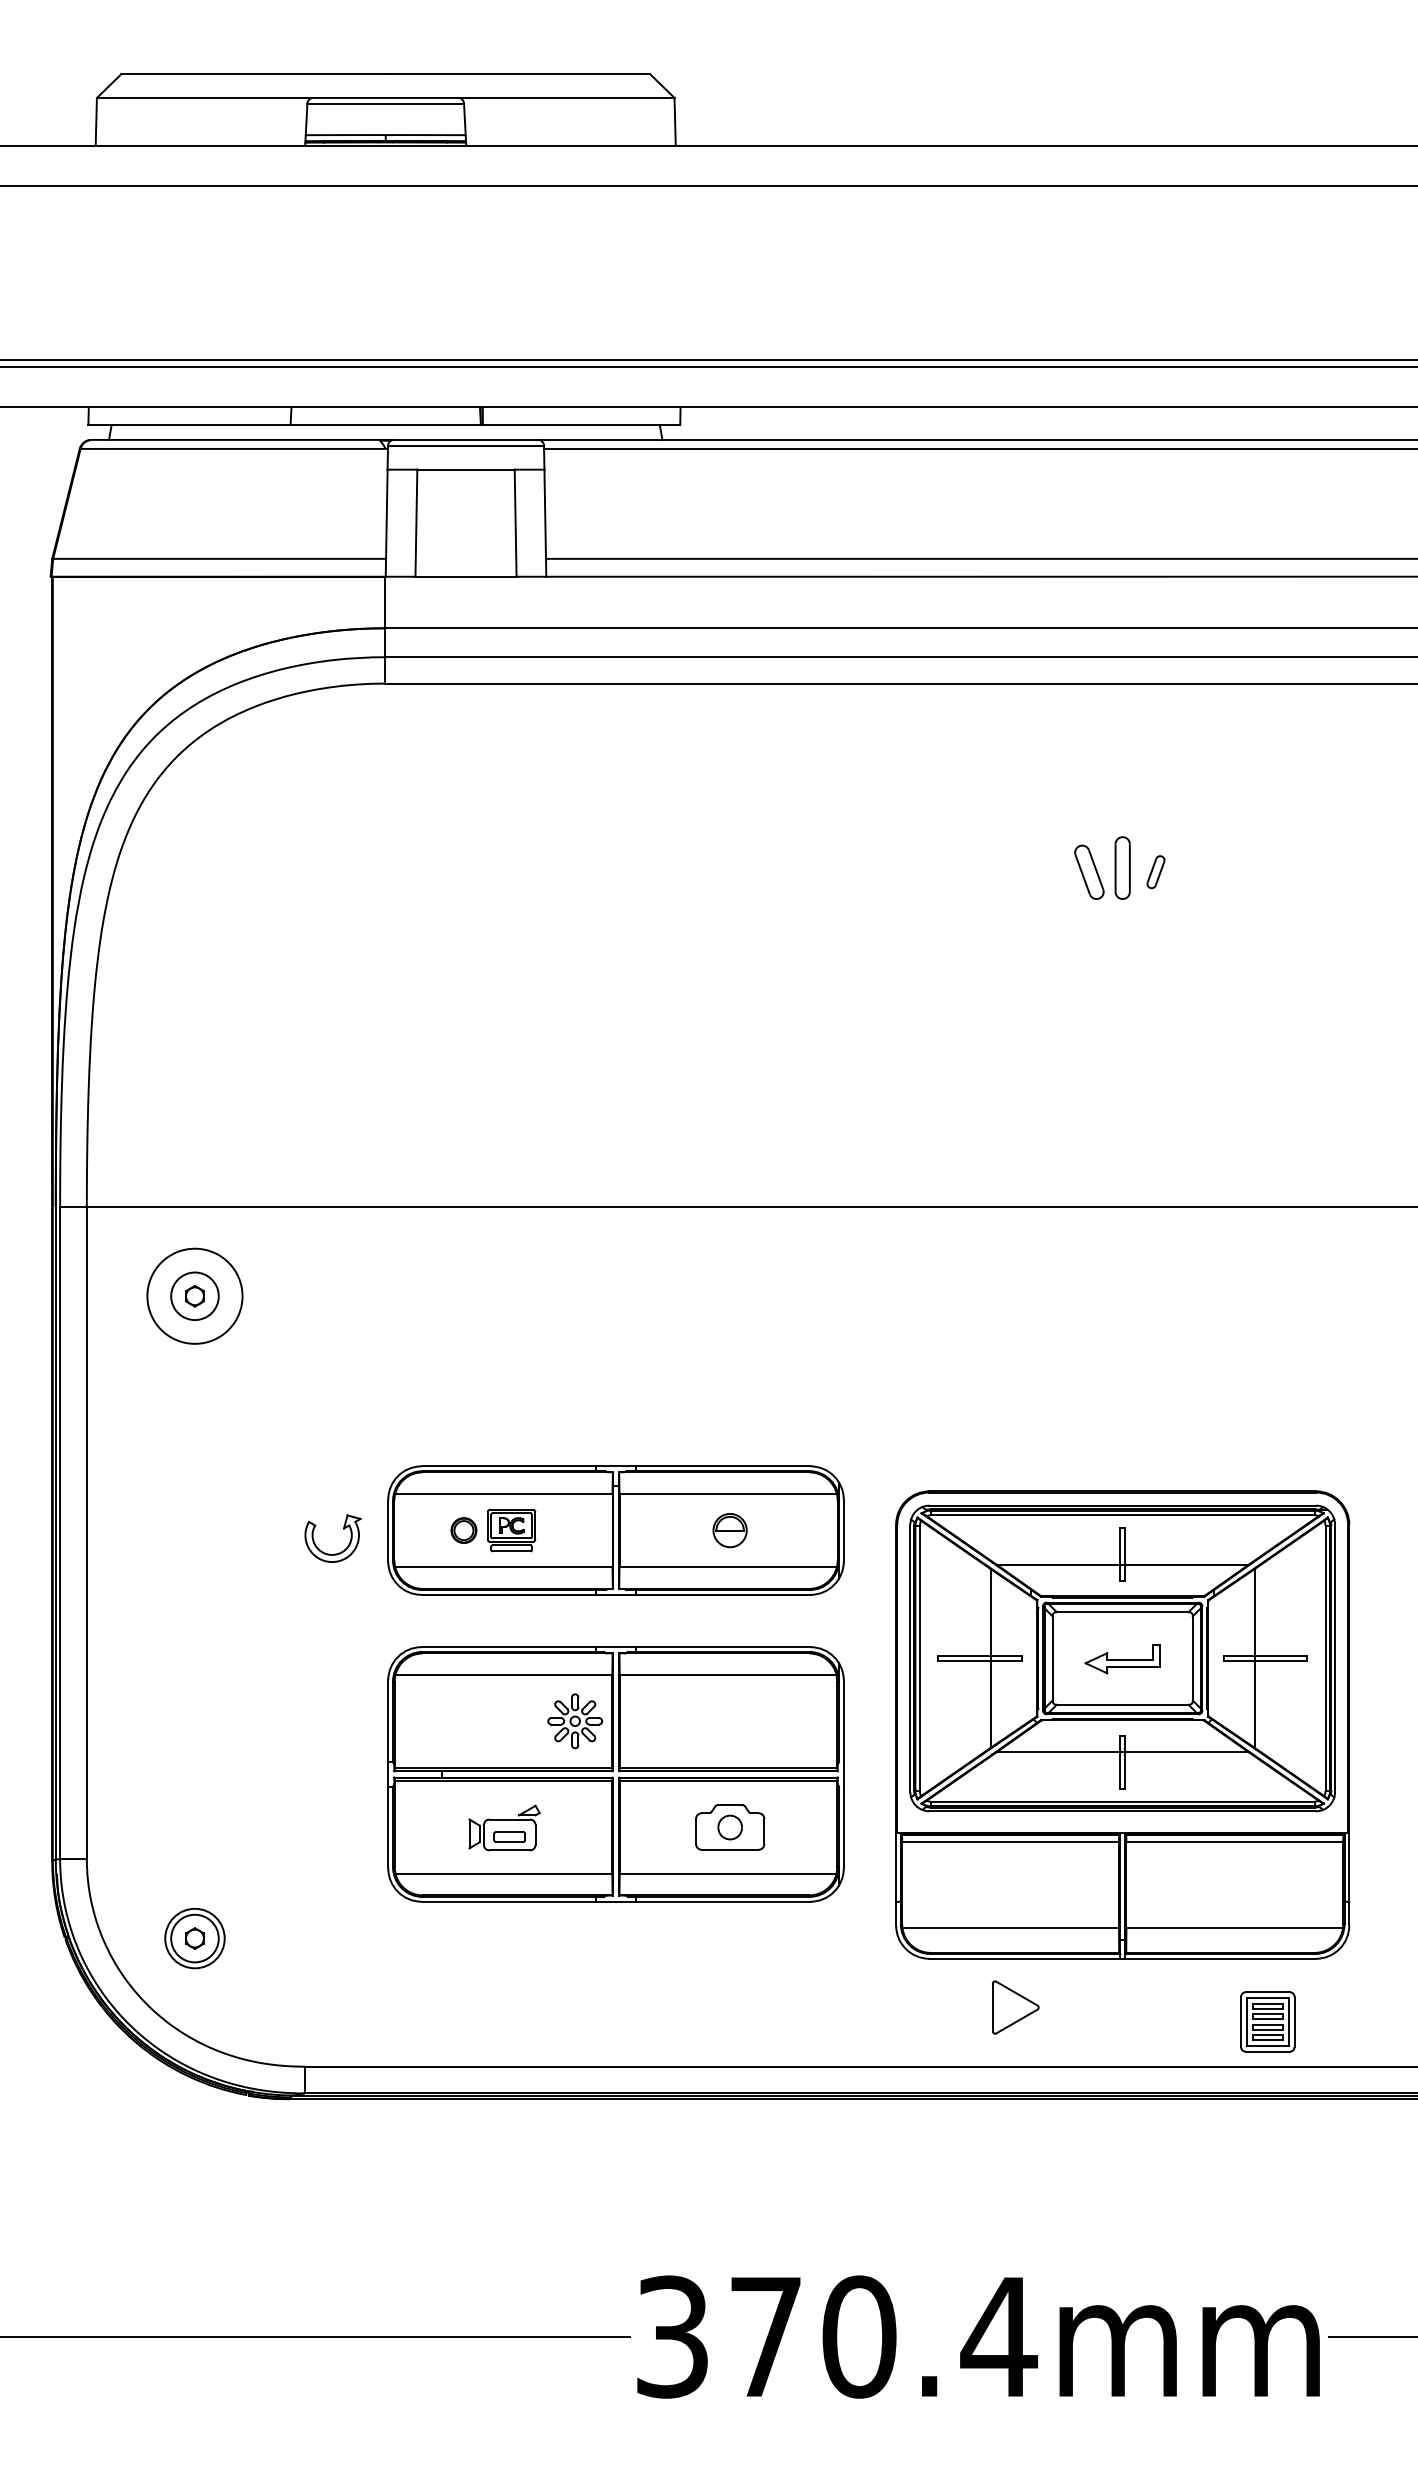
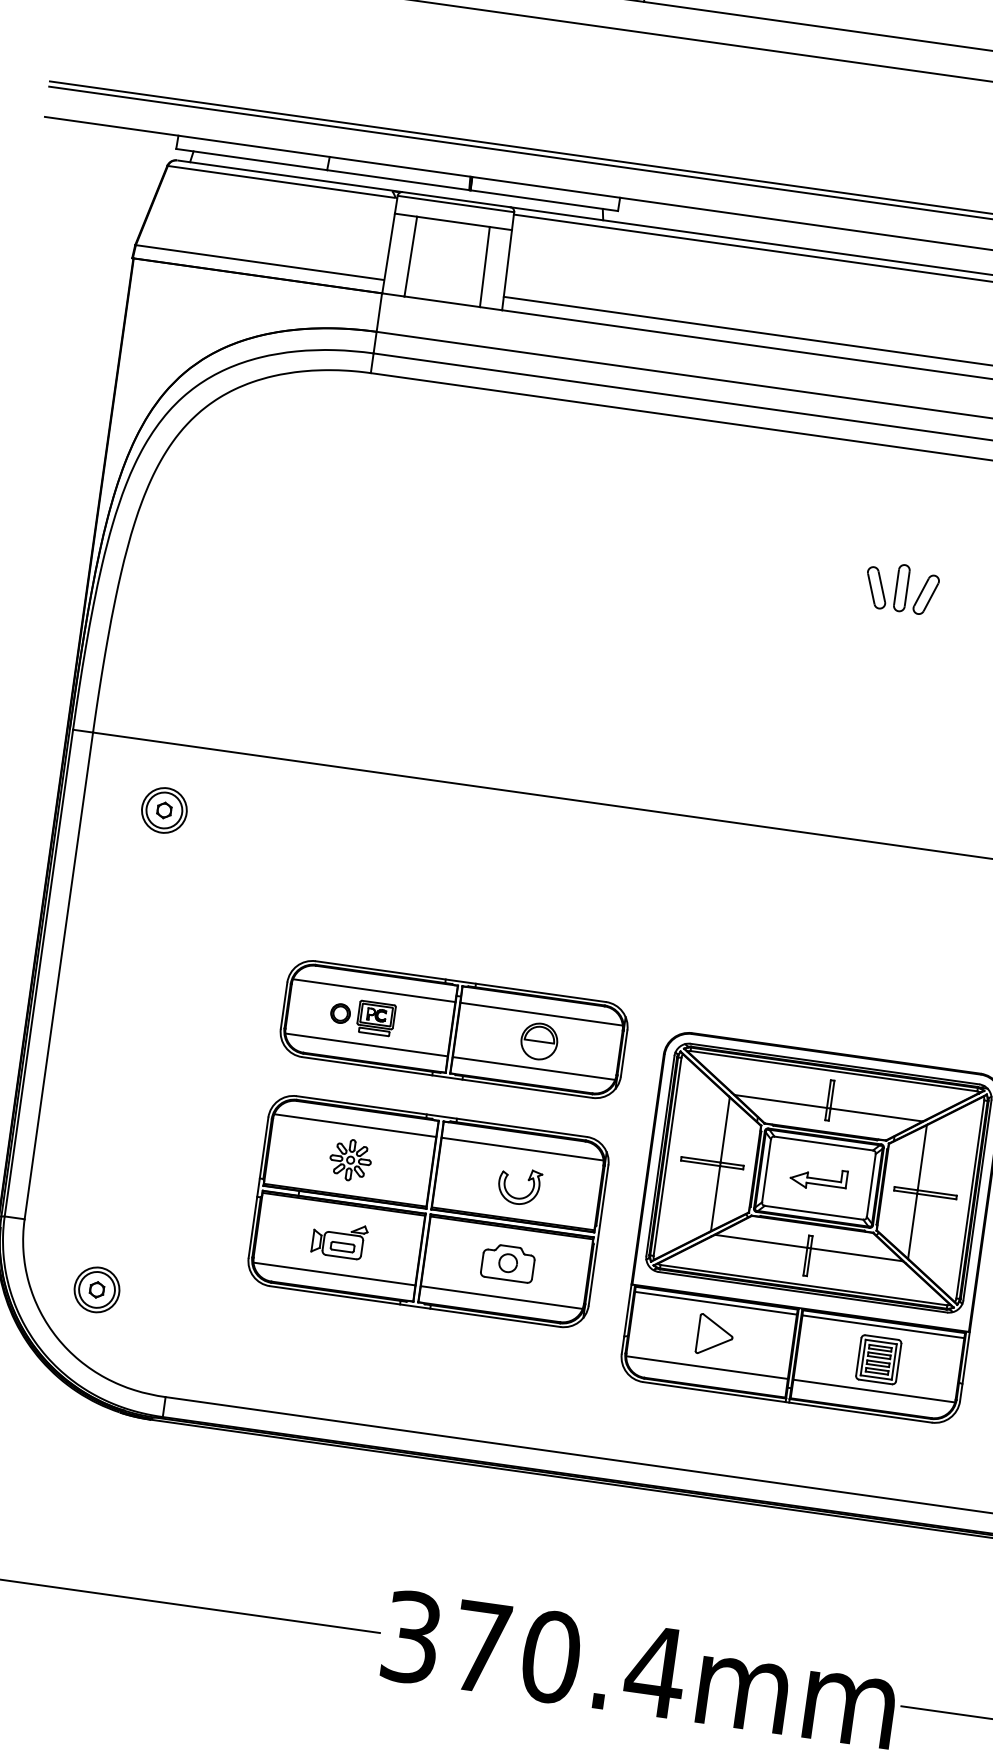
part: (1155, 871) -> (925, 594), size x1.67
circle: (194, 1296) -> (164, 810), size x0.62
part: (343, 1529) -> (528, 1180), moved
part: (729, 1530) -> (538, 1041), size x1.43
part: (575, 1721) -> (350, 1160), moved
part: (1015, 2007) -> (715, 1335), moved
part: (1267, 2021) -> (878, 1359), moved

